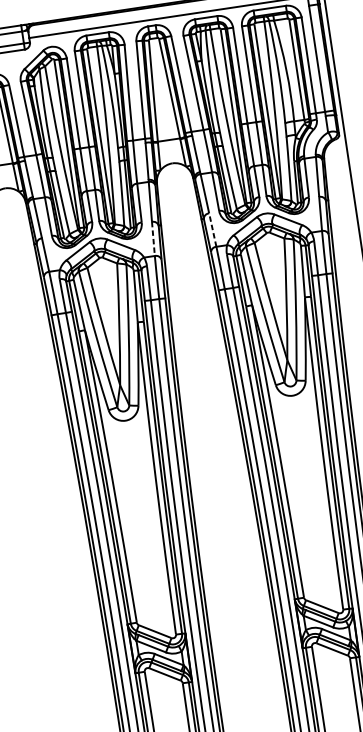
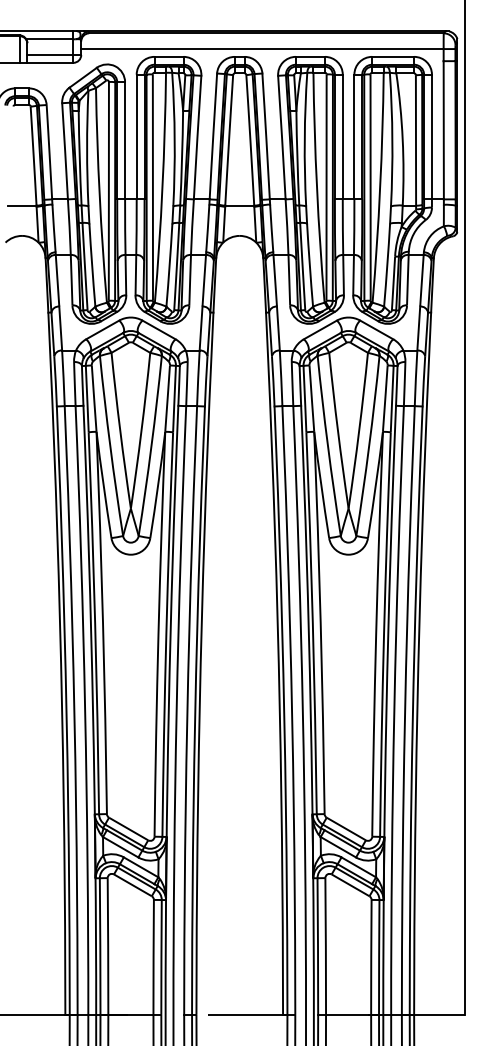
line: (212, 230) -> (278, 328), dashed -> solid
line: (153, 239) -> (201, 329), dashed -> solid

